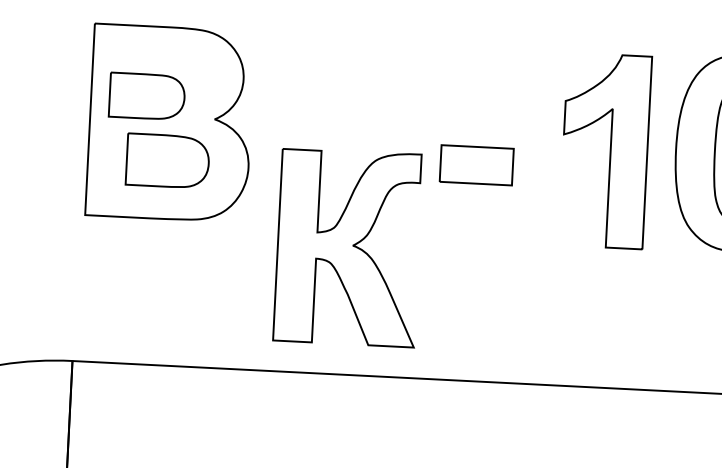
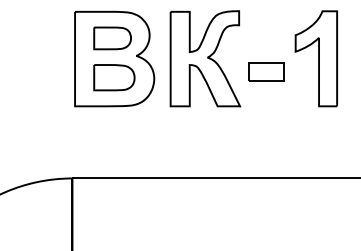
part: (146, 96) -> (112, 38), moved
part: (603, 150) -> (315, 58), moved
part: (348, 247) -> (205, 58), moved

